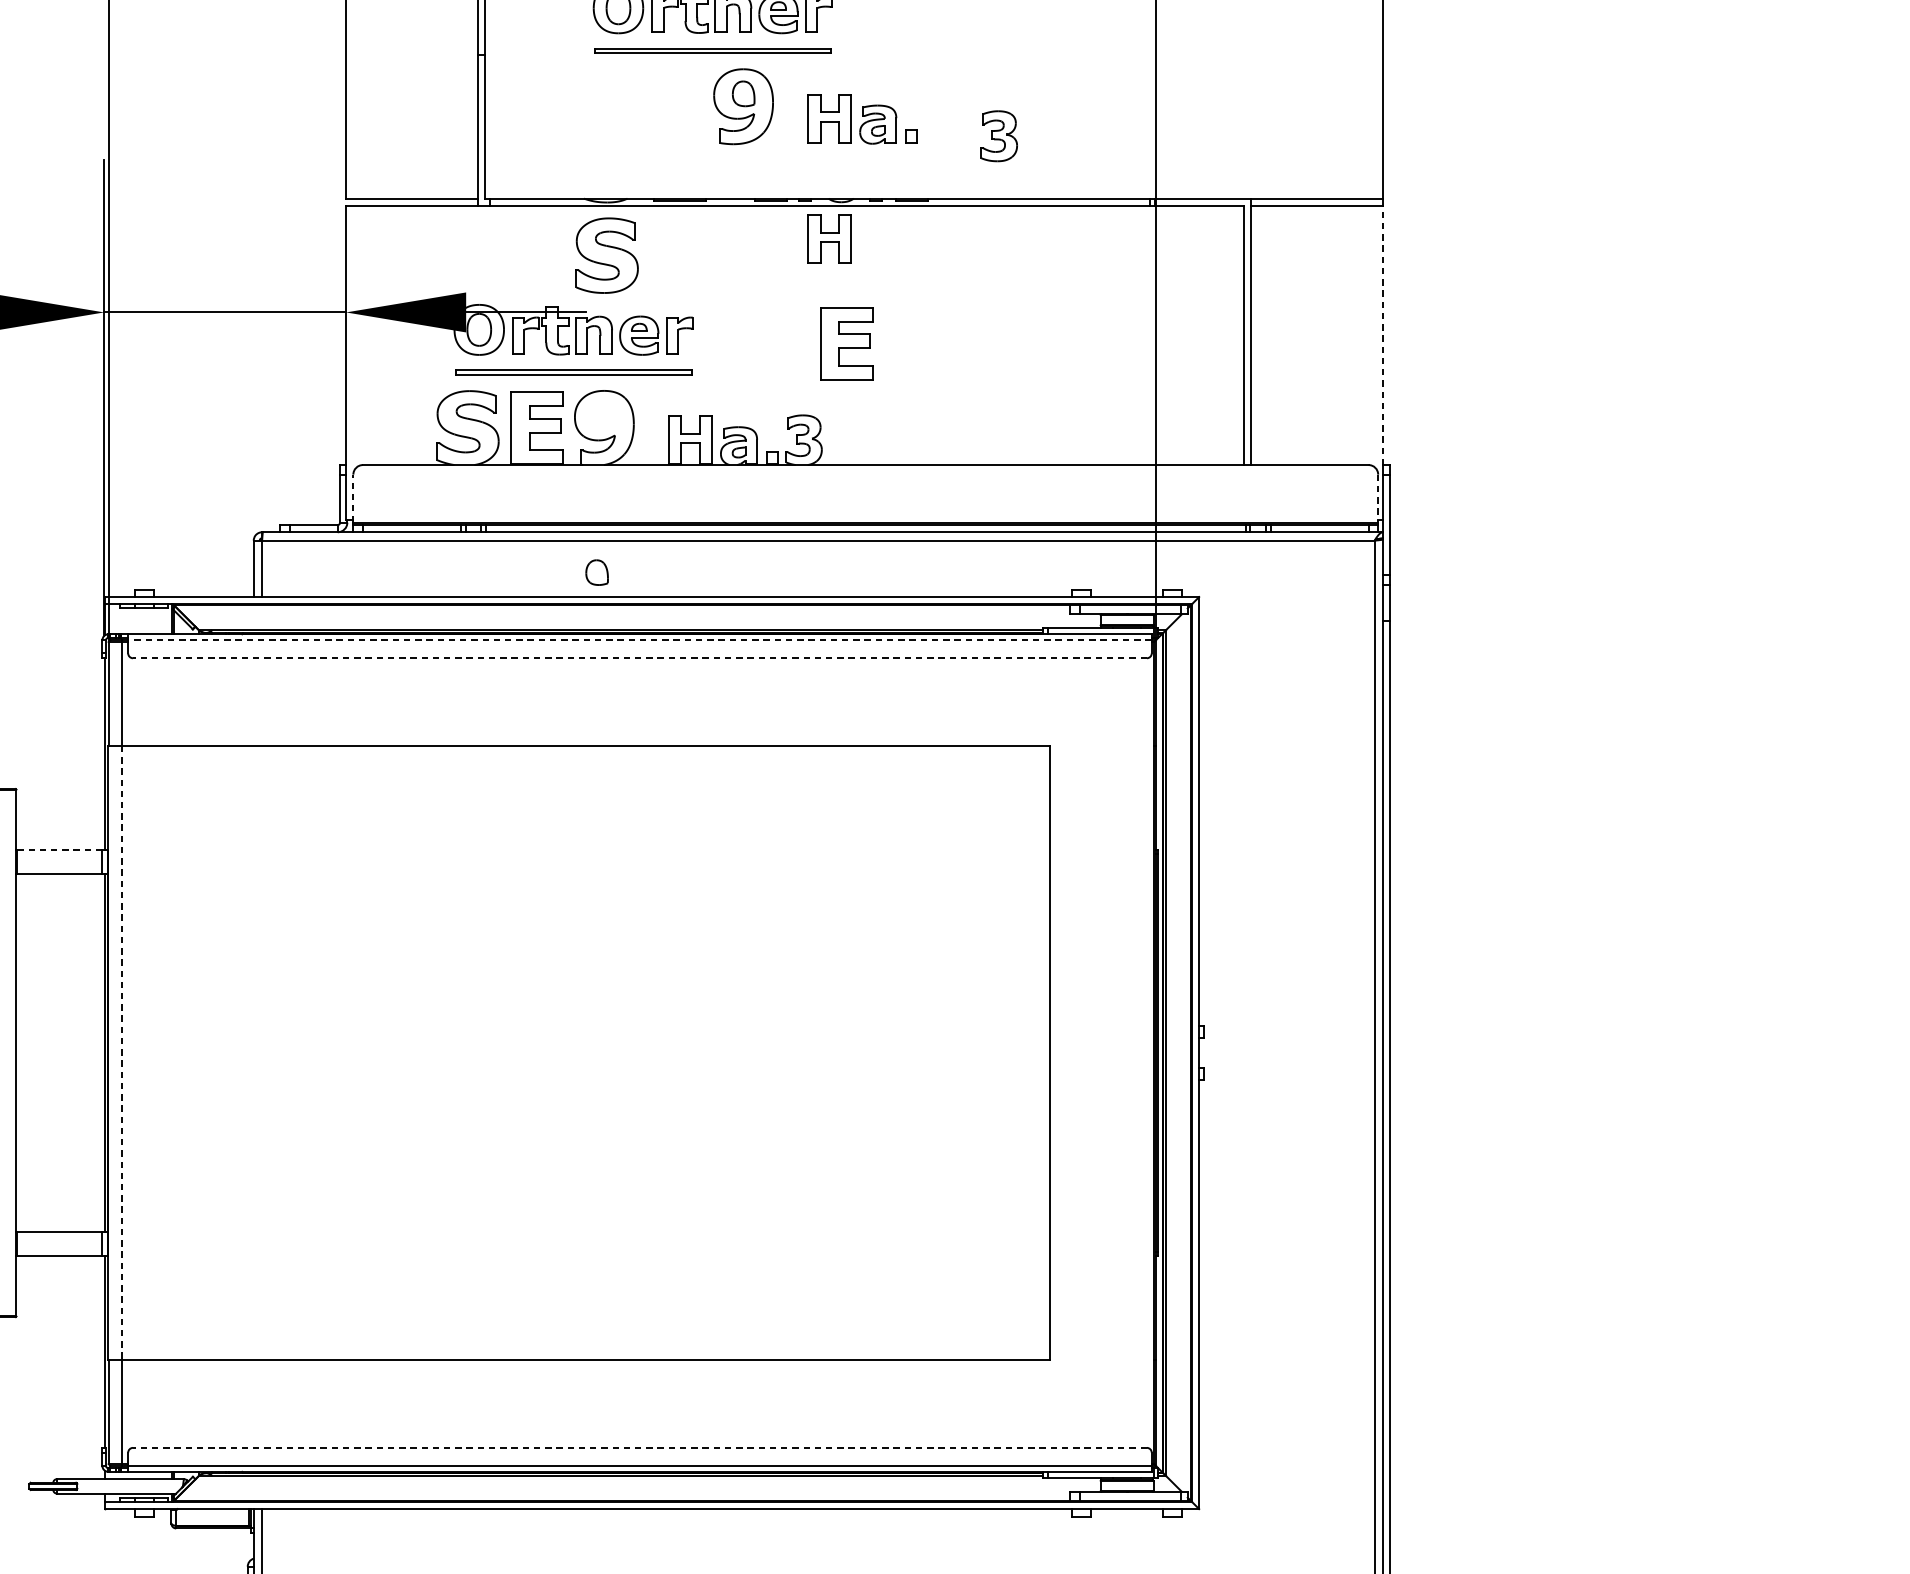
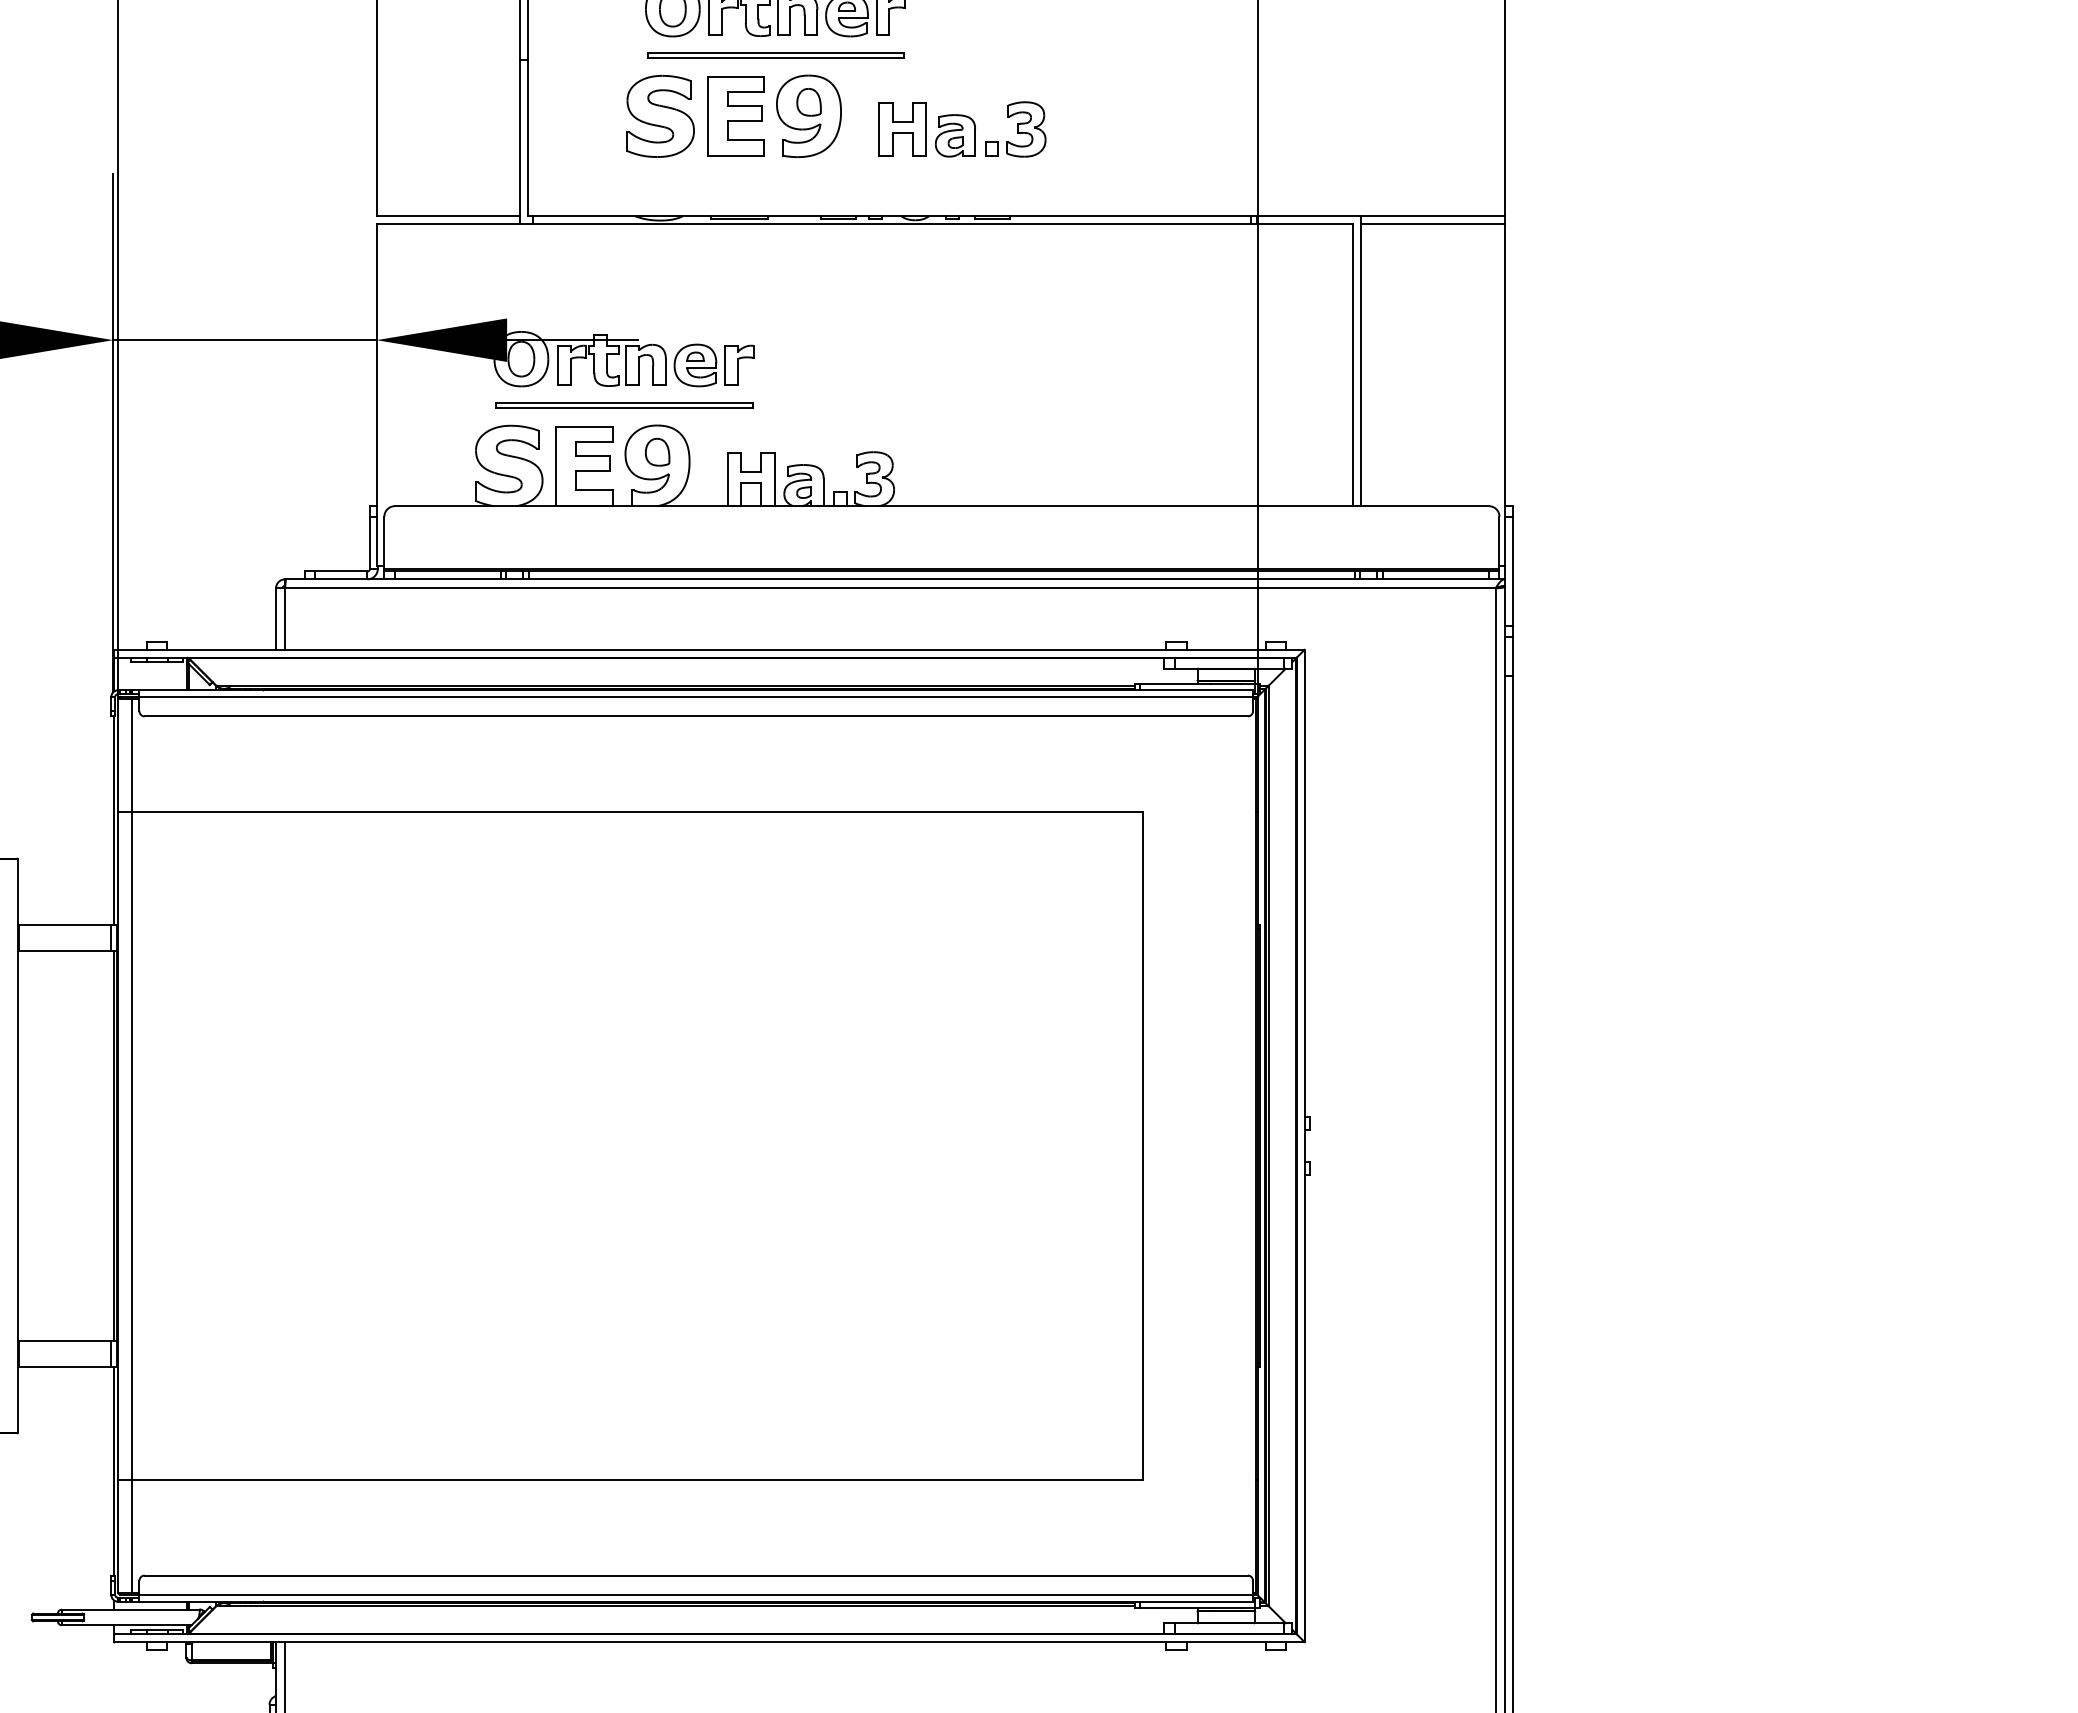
part: (999, 136) -> (1026, 129), moved
part: (829, 239) -> (902, 260), removed
part: (607, 255) -> (660, 116), moved
line: (1382, 334) -> (1504, 364), dashed -> solid
part: (846, 343) -> (735, 116), moved
line: (353, 498) -> (384, 542), dashed -> solid
line: (1378, 499) -> (1499, 543), dashed -> solid
part: (597, 571) -> (657, 451), moved
line: (640, 639) -> (696, 696), dashed -> solid
line: (640, 658) -> (696, 716), dashed -> solid
line: (60, 850) -> (65, 925), dashed -> solid
line: (121, 1053) -> (132, 1146), dashed -> solid
line: (640, 1447) -> (696, 1575), dashed -> solid

